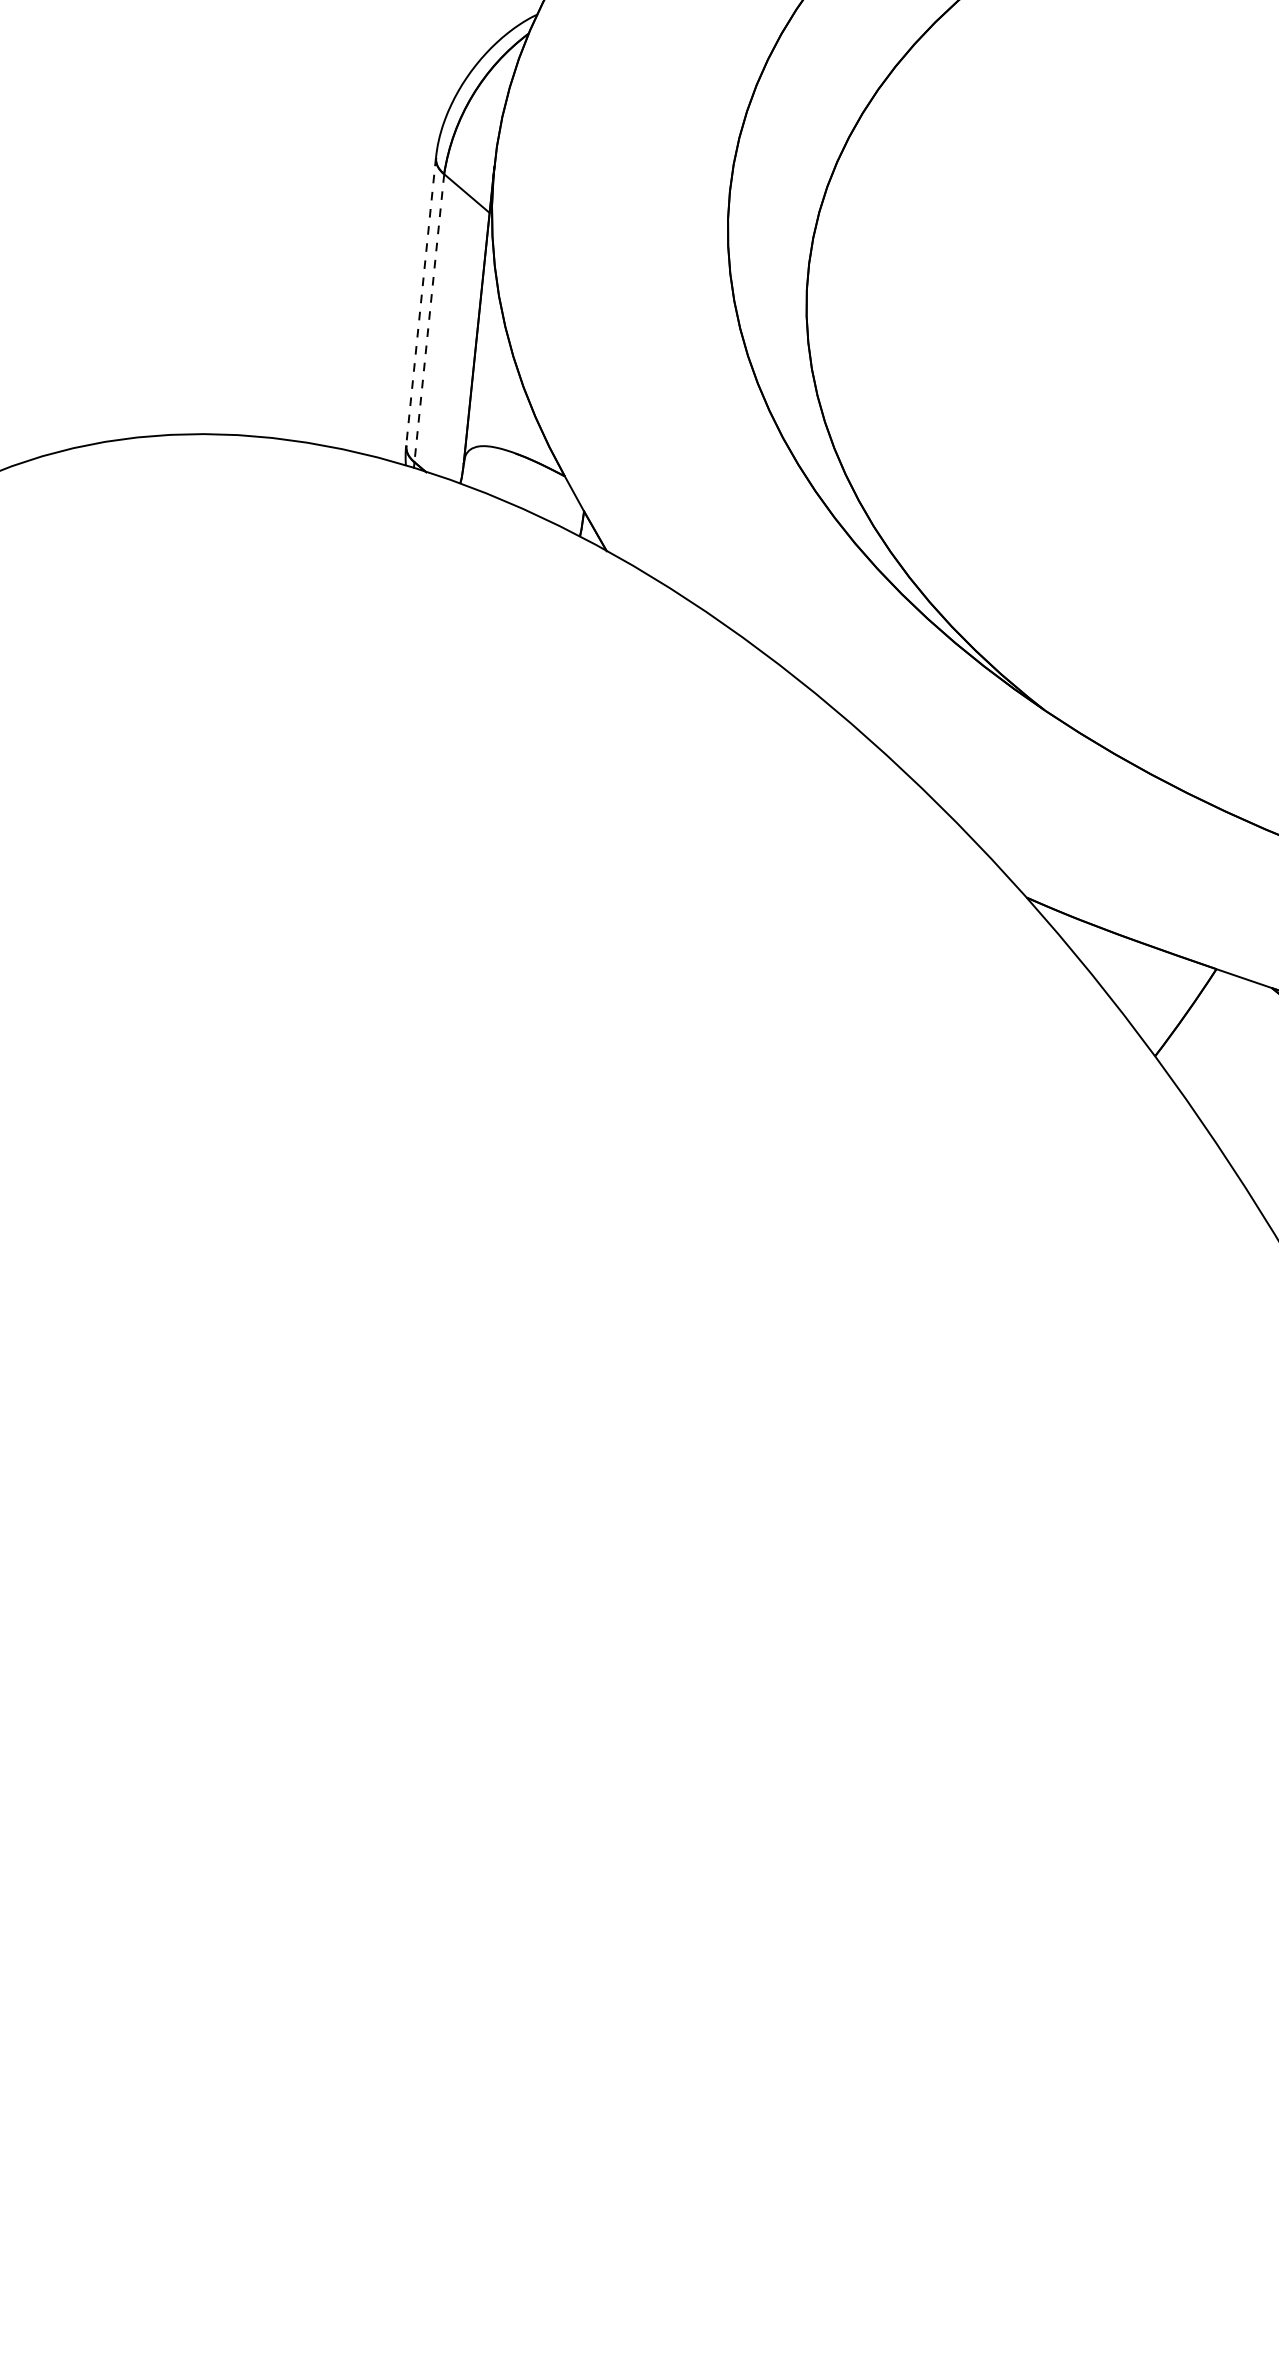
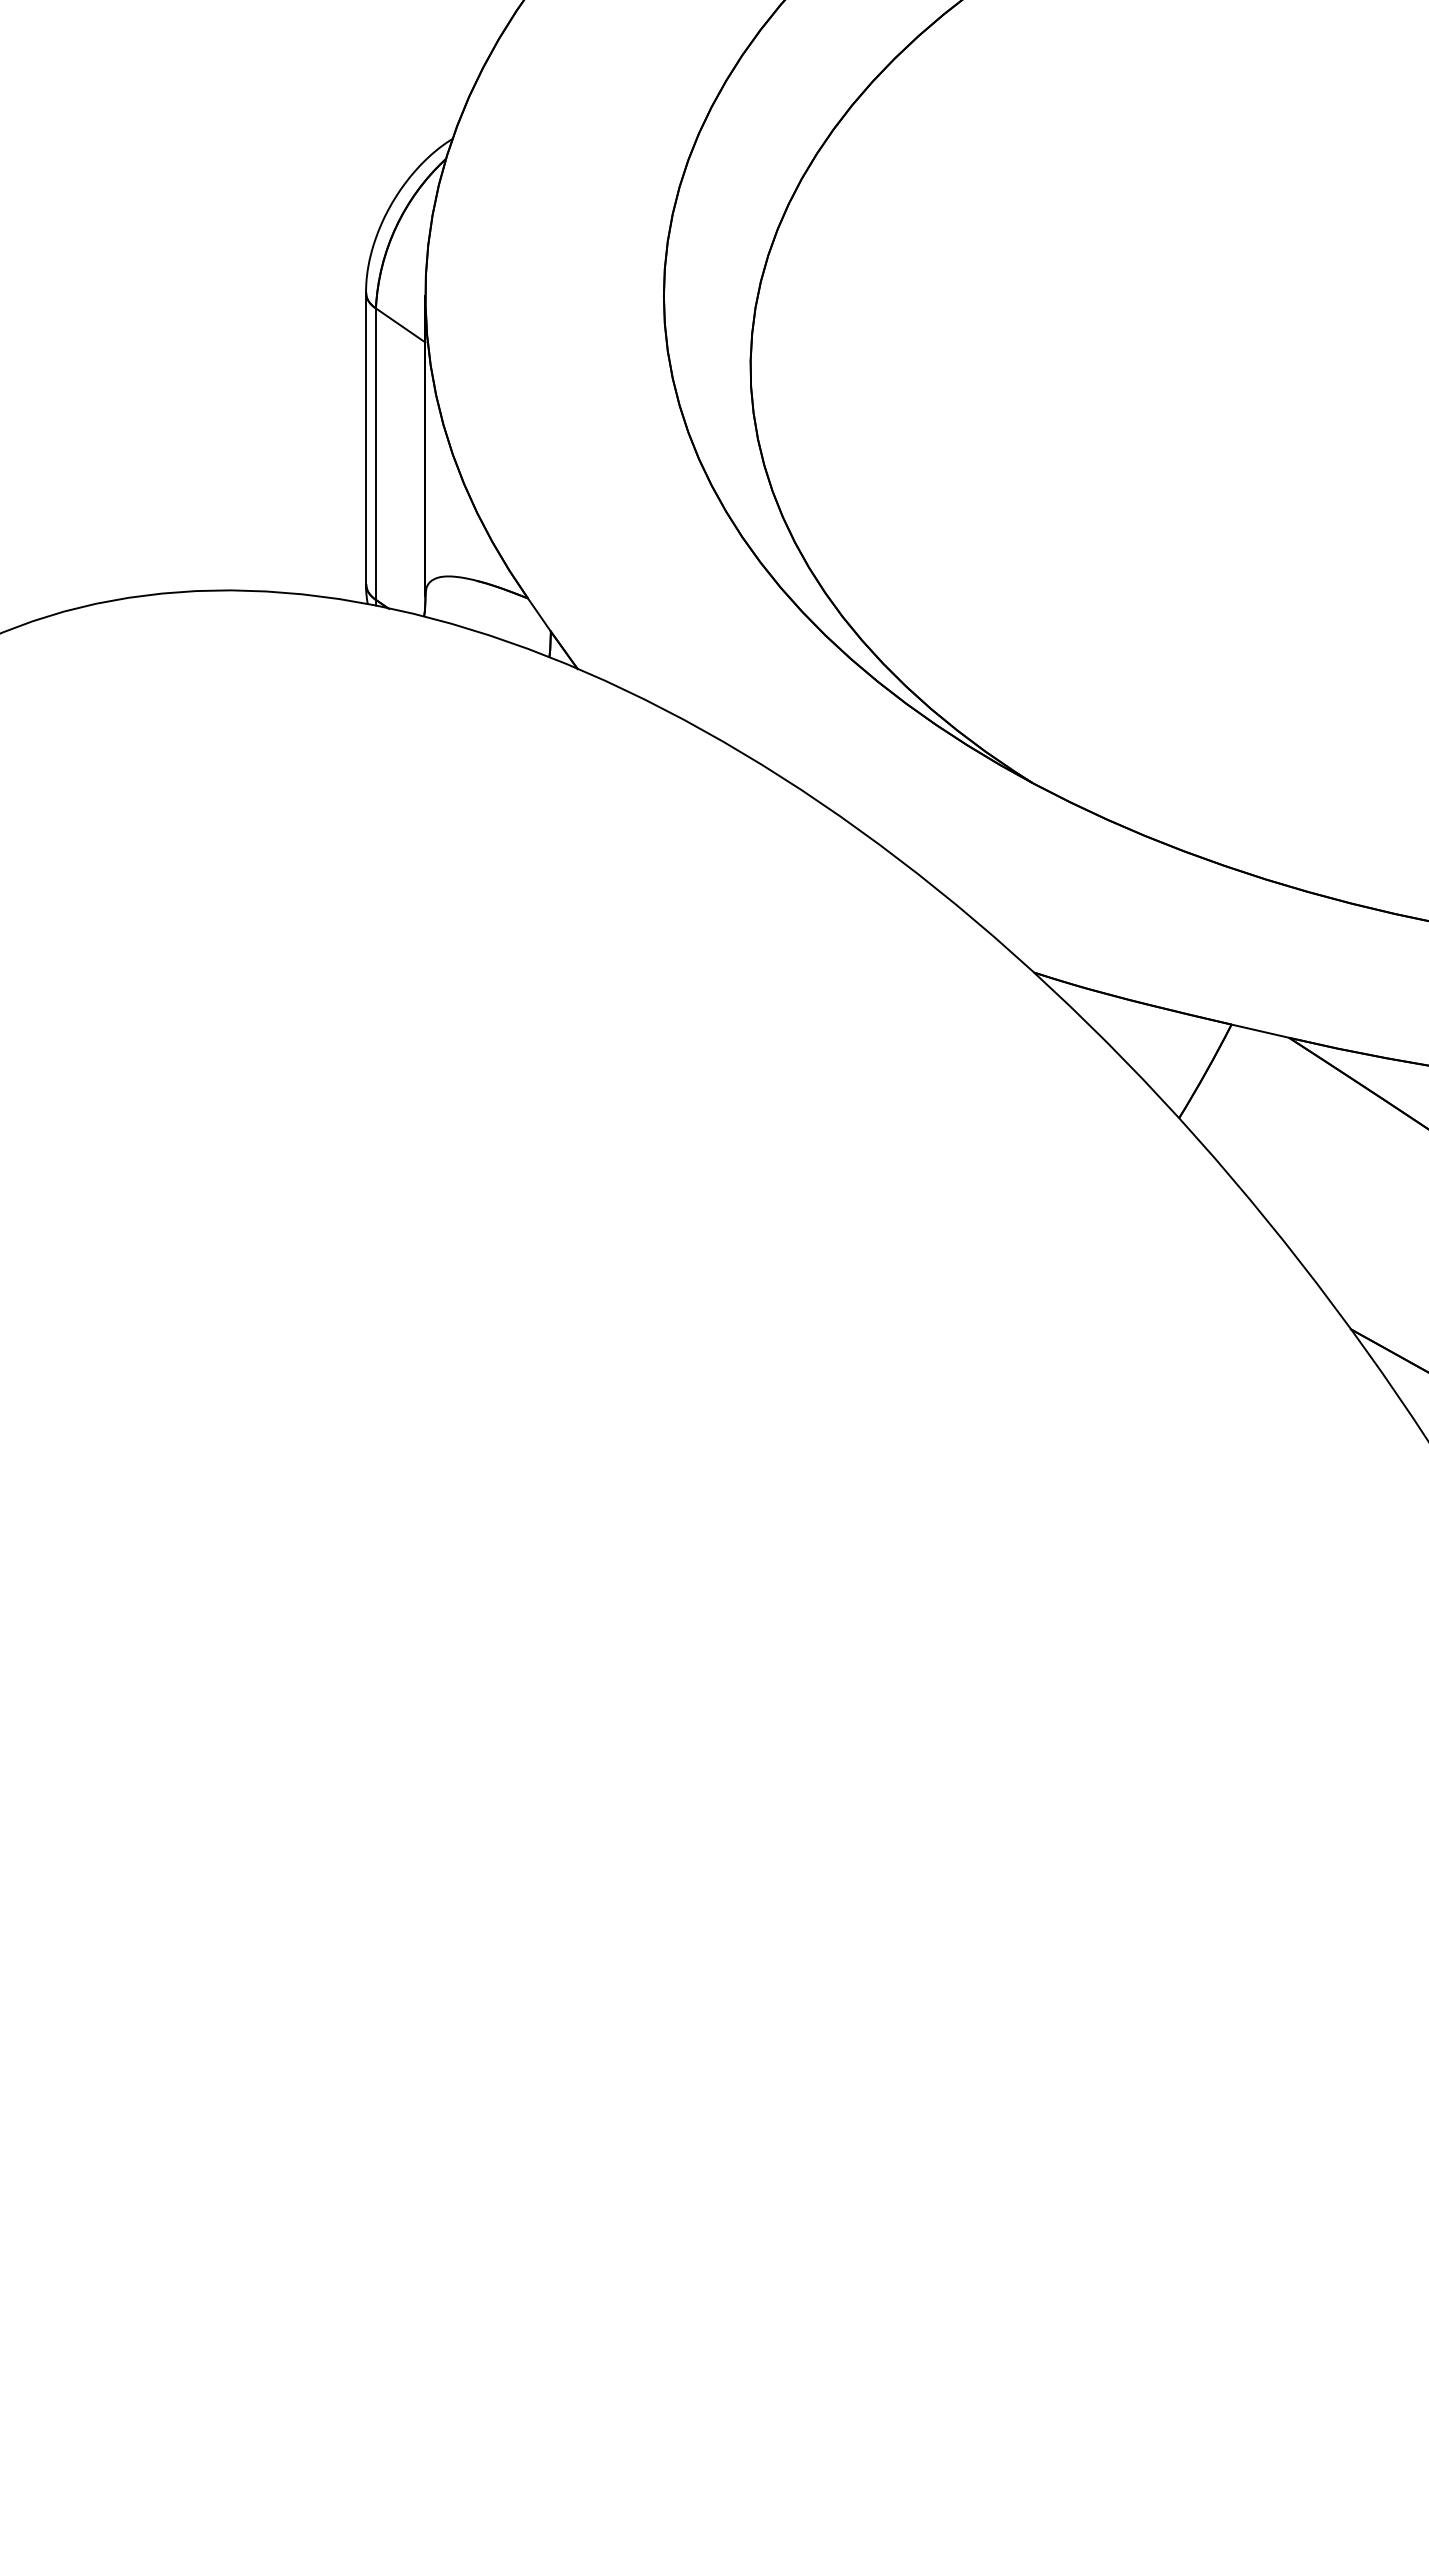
line: (421, 301) -> (366, 438), dashed -> solid
line: (428, 318) -> (375, 454), dashed -> solid

